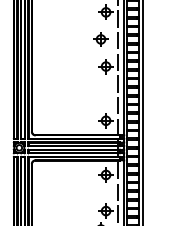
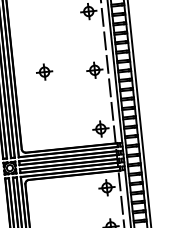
part: (100, 39) -> (44, 72), moved

